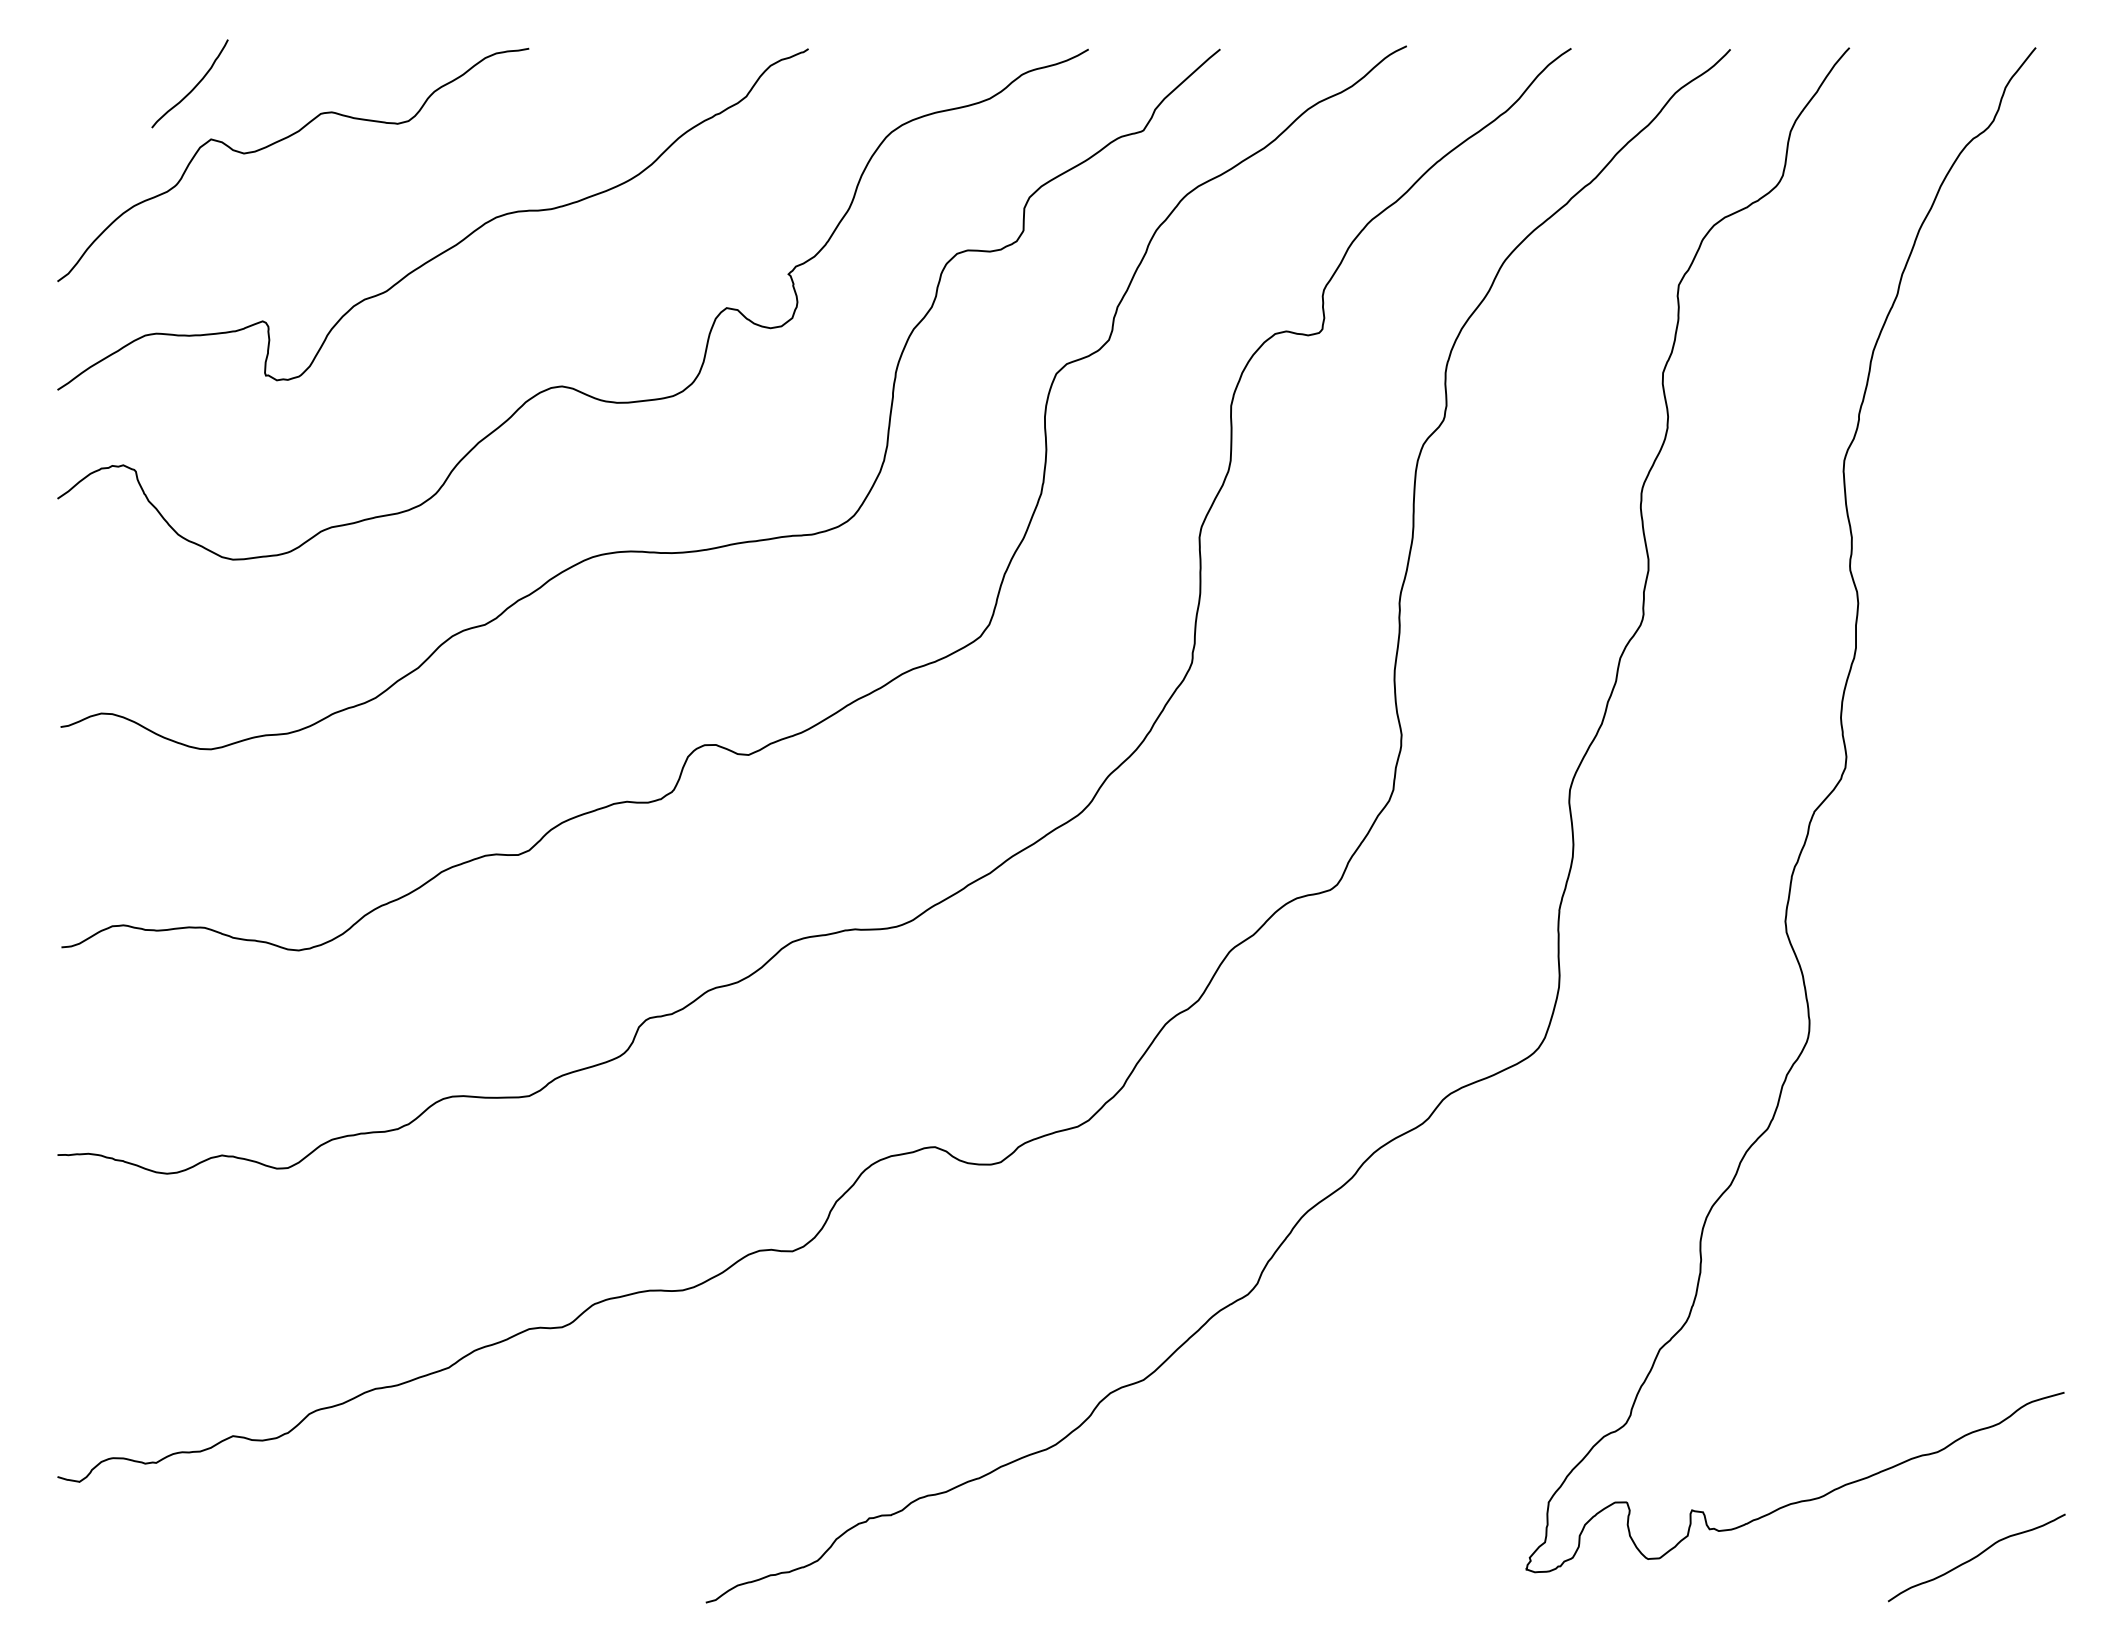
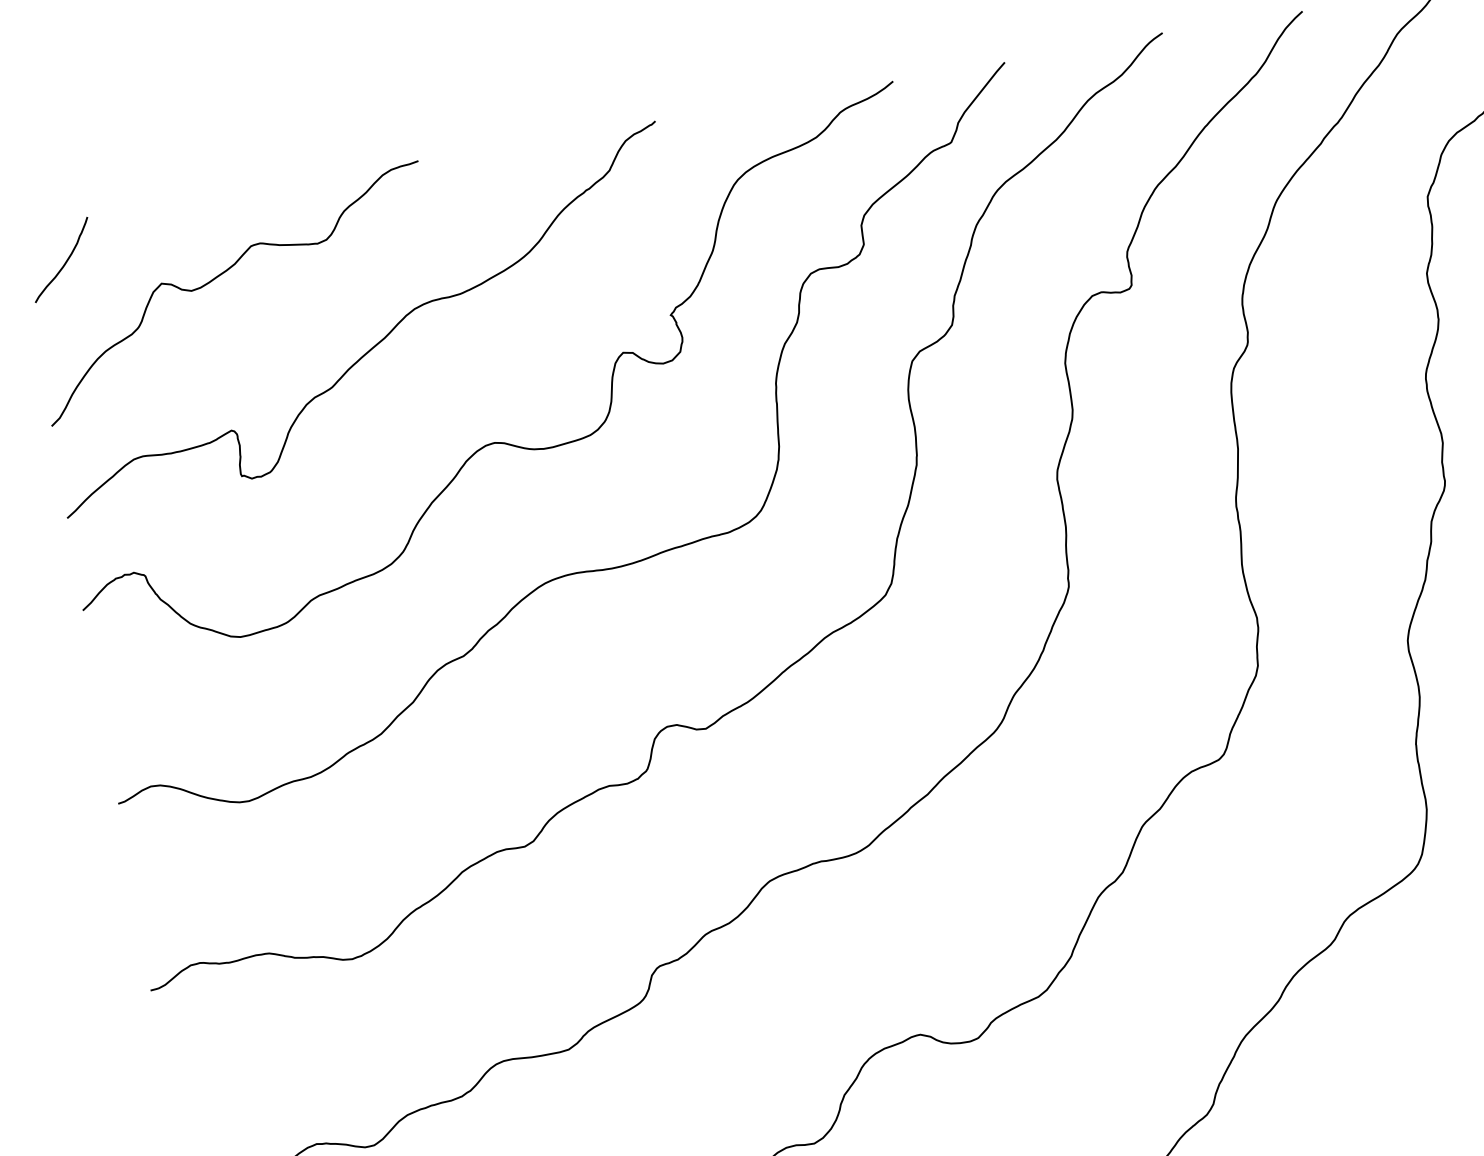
curve: (193, 87) -> (64, 262), moved

